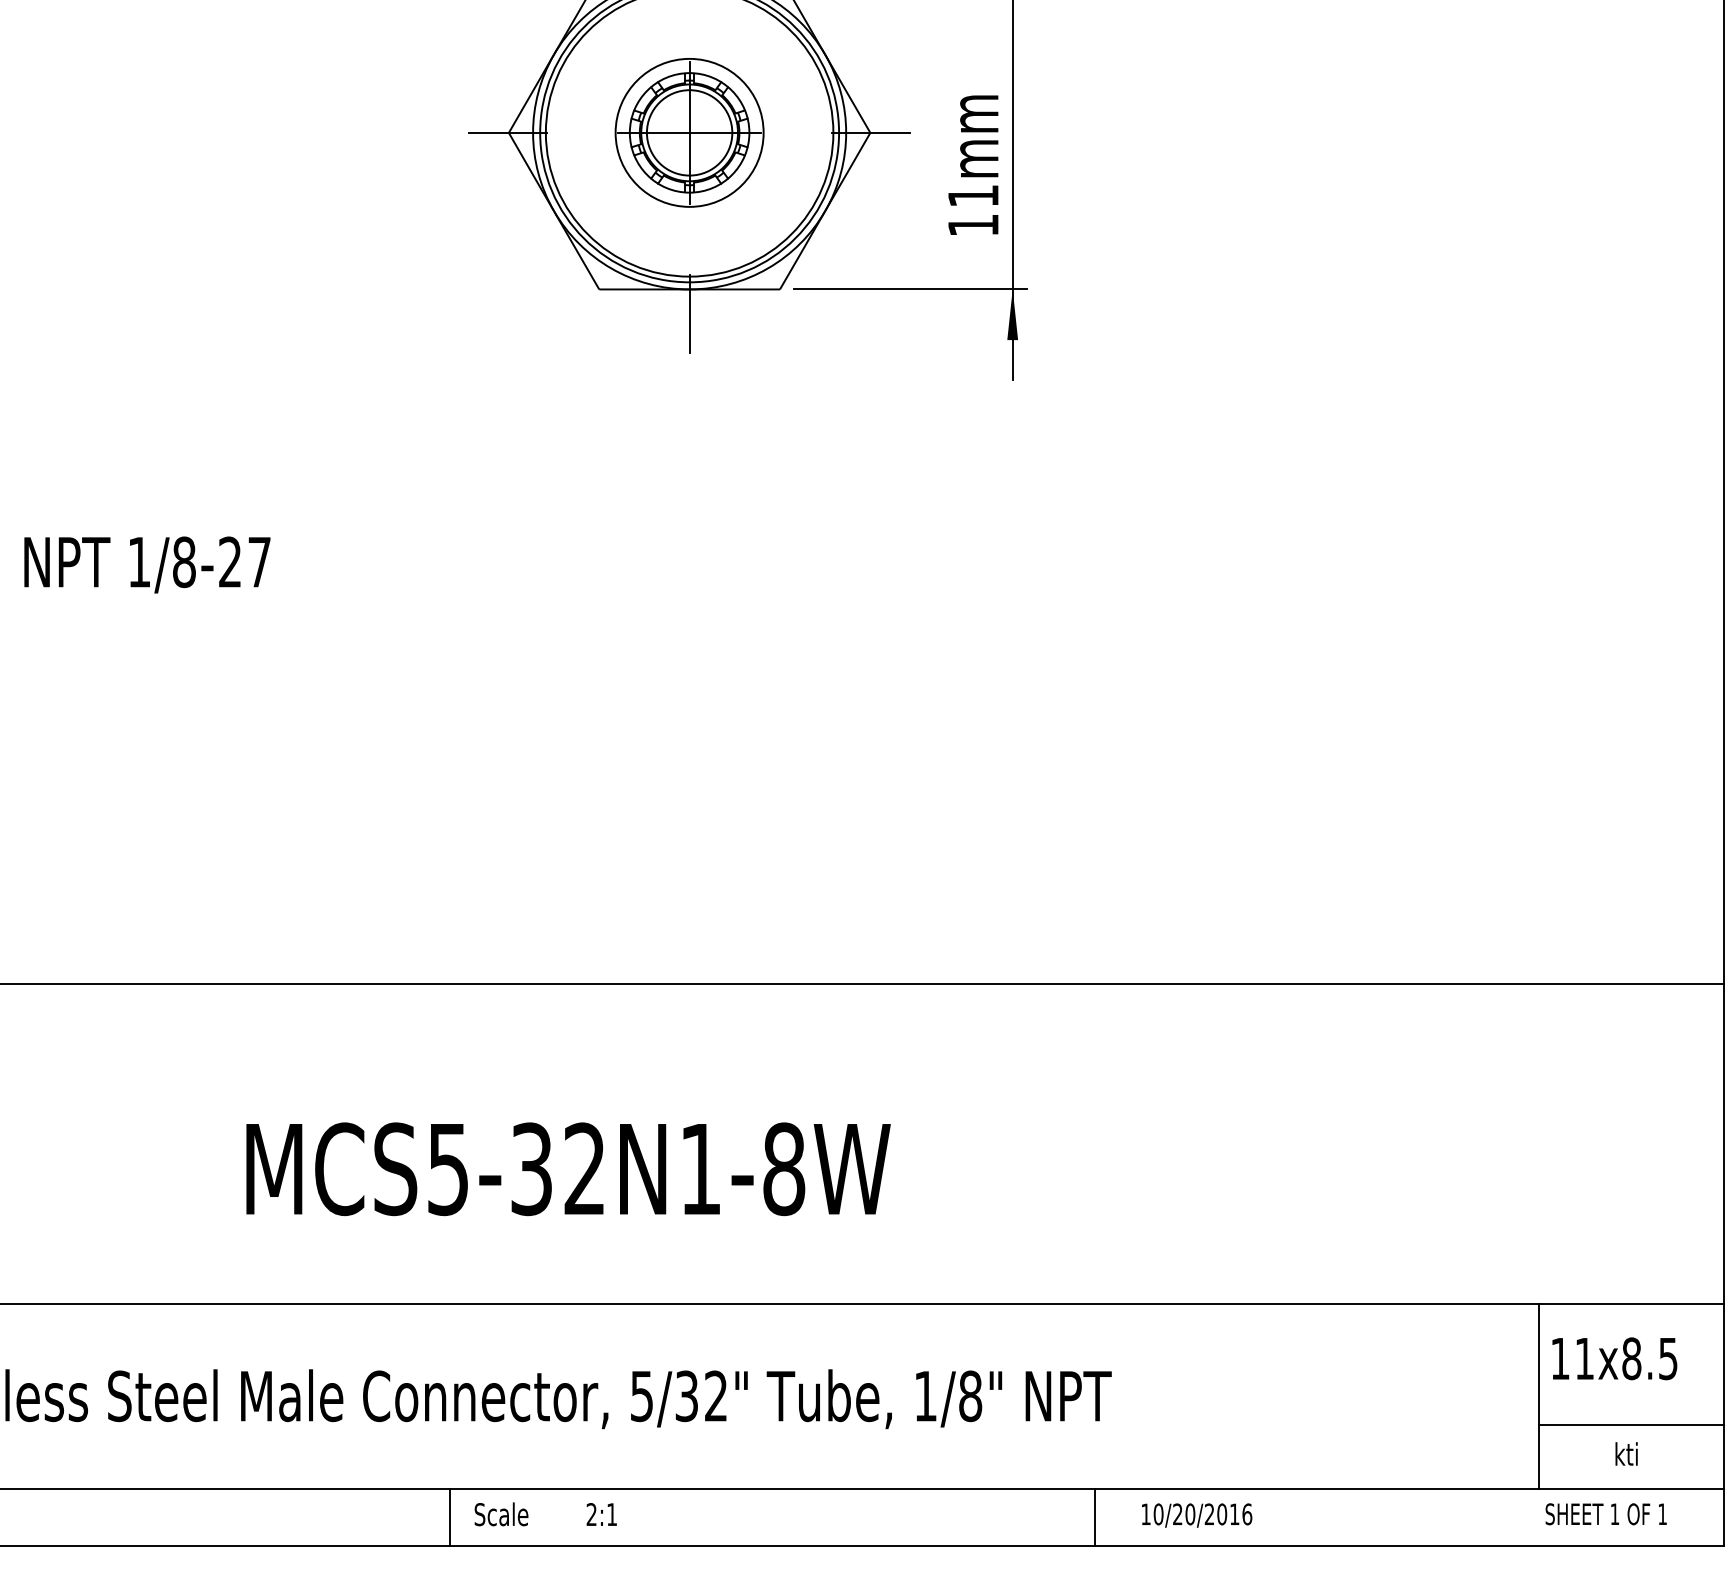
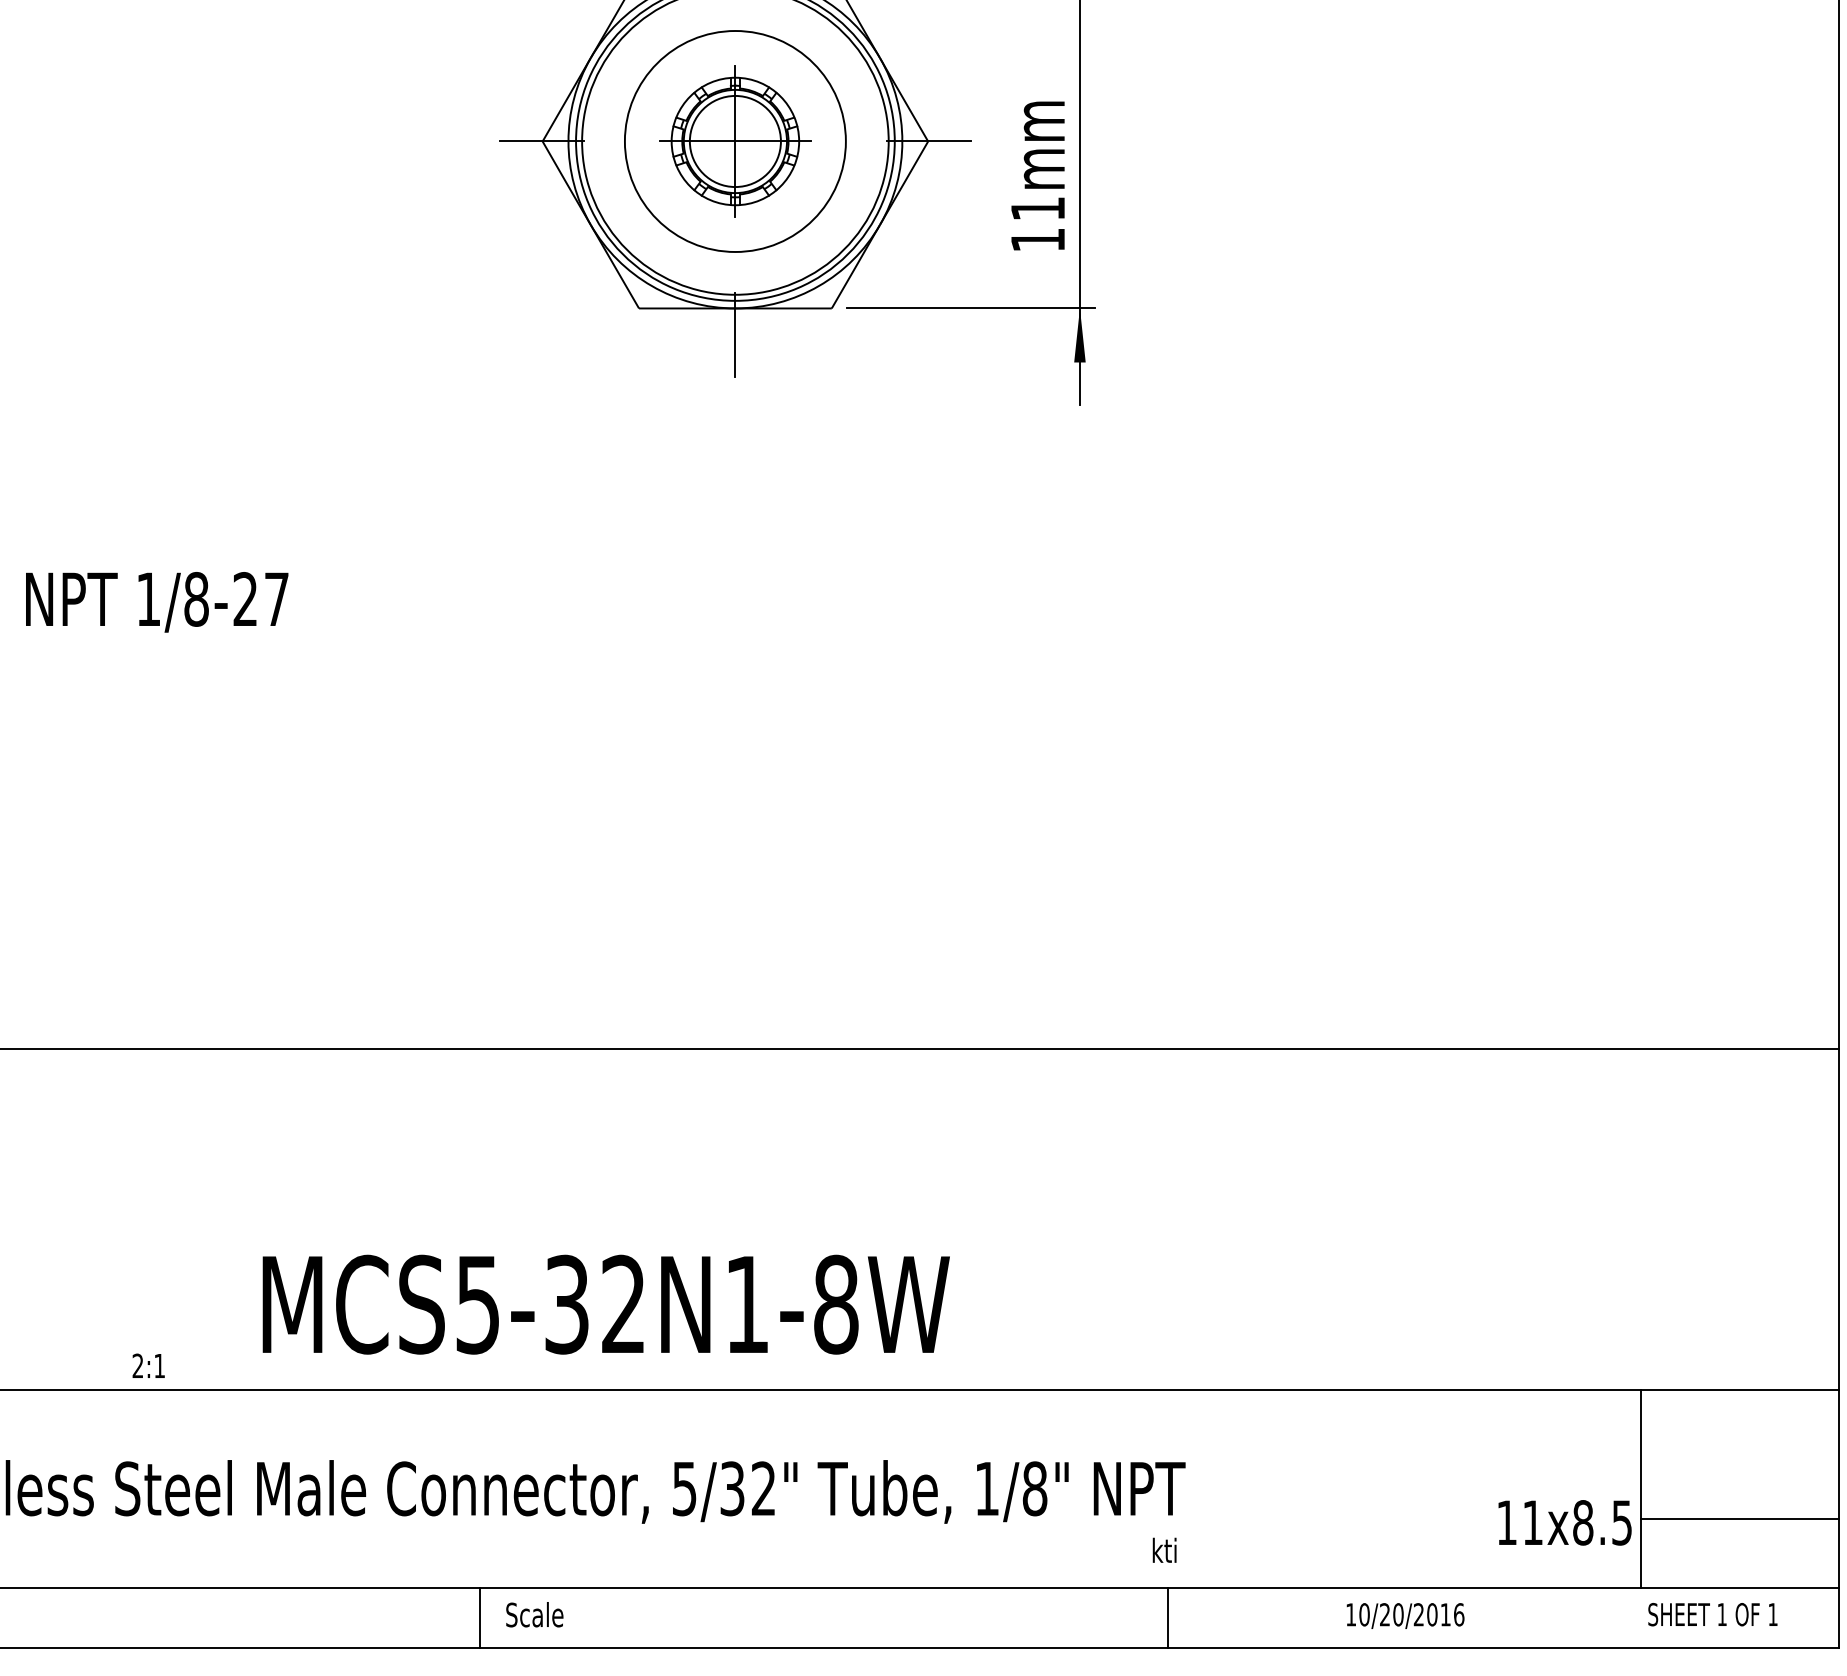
circle: (689, 132) -> (735, 141), size x1.4
text: (567, 1169) -> (605, 1304), moved
text: (1614, 1358) -> (1564, 1522), moved
text: (1626, 1453) -> (1164, 1549), moved
text: (601, 1514) -> (148, 1365), moved
text: (1197, 1515) -> (1405, 1615), moved

